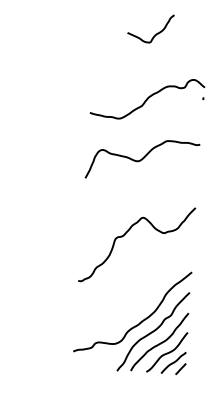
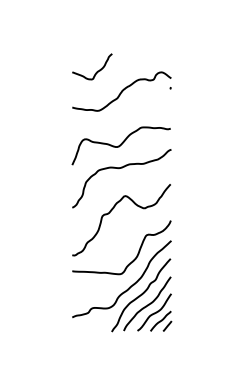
curve: (156, 32) -> (97, 70), moved
curve: (137, 186) -> (118, 169), added
curve: (147, 290) -> (133, 259), added

